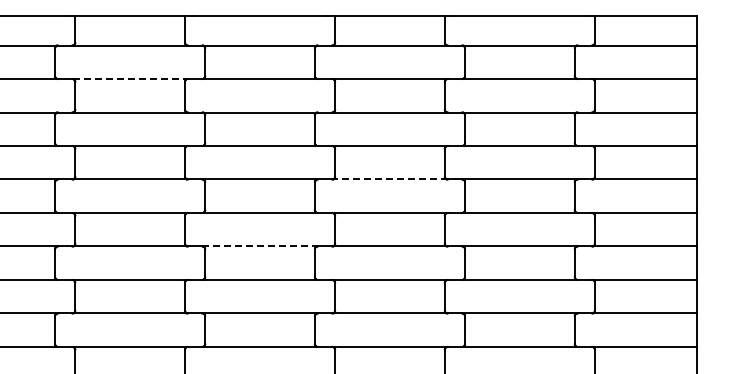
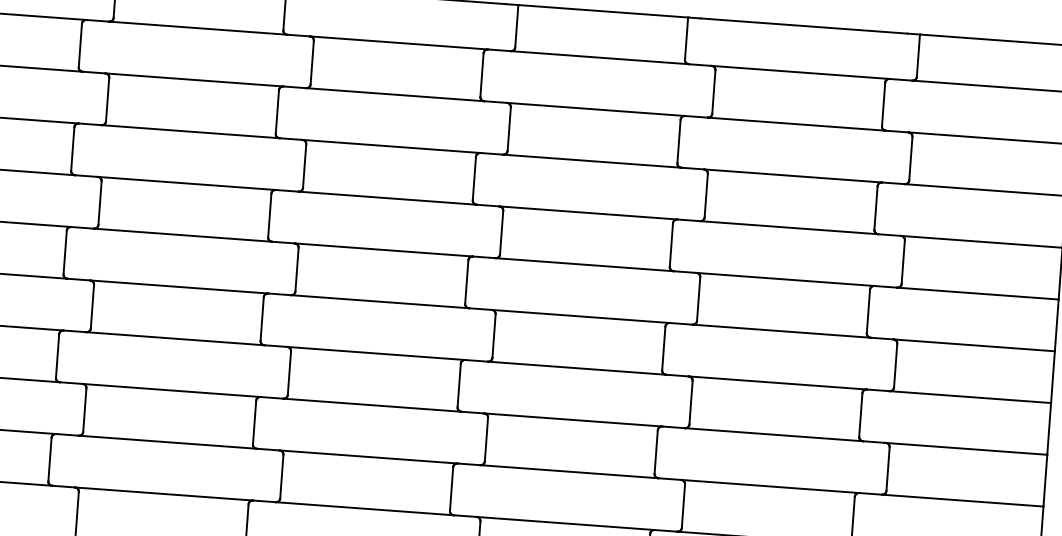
line: (130, 79) -> (194, 80), dashed -> solid
line: (390, 179) -> (585, 264), dashed -> solid
line: (260, 246) -> (376, 353), dashed -> solid

